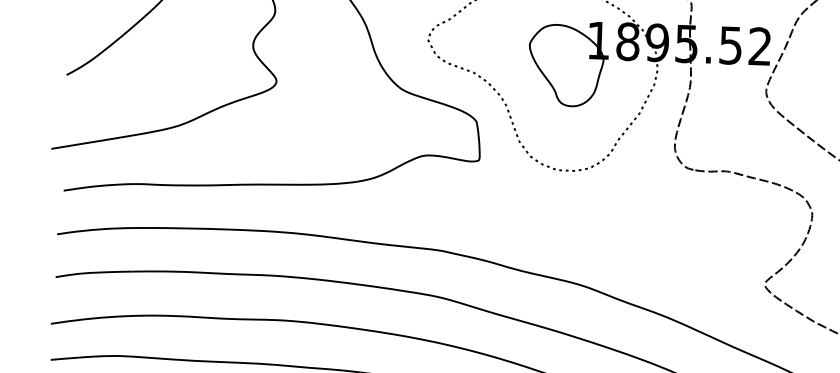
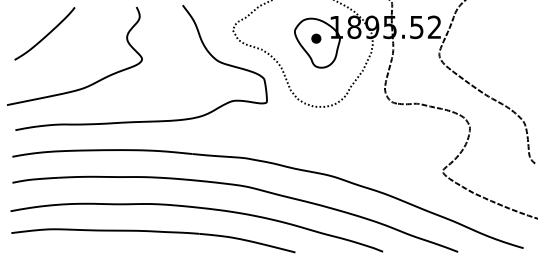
part: (564, 57) -> (316, 38), added

